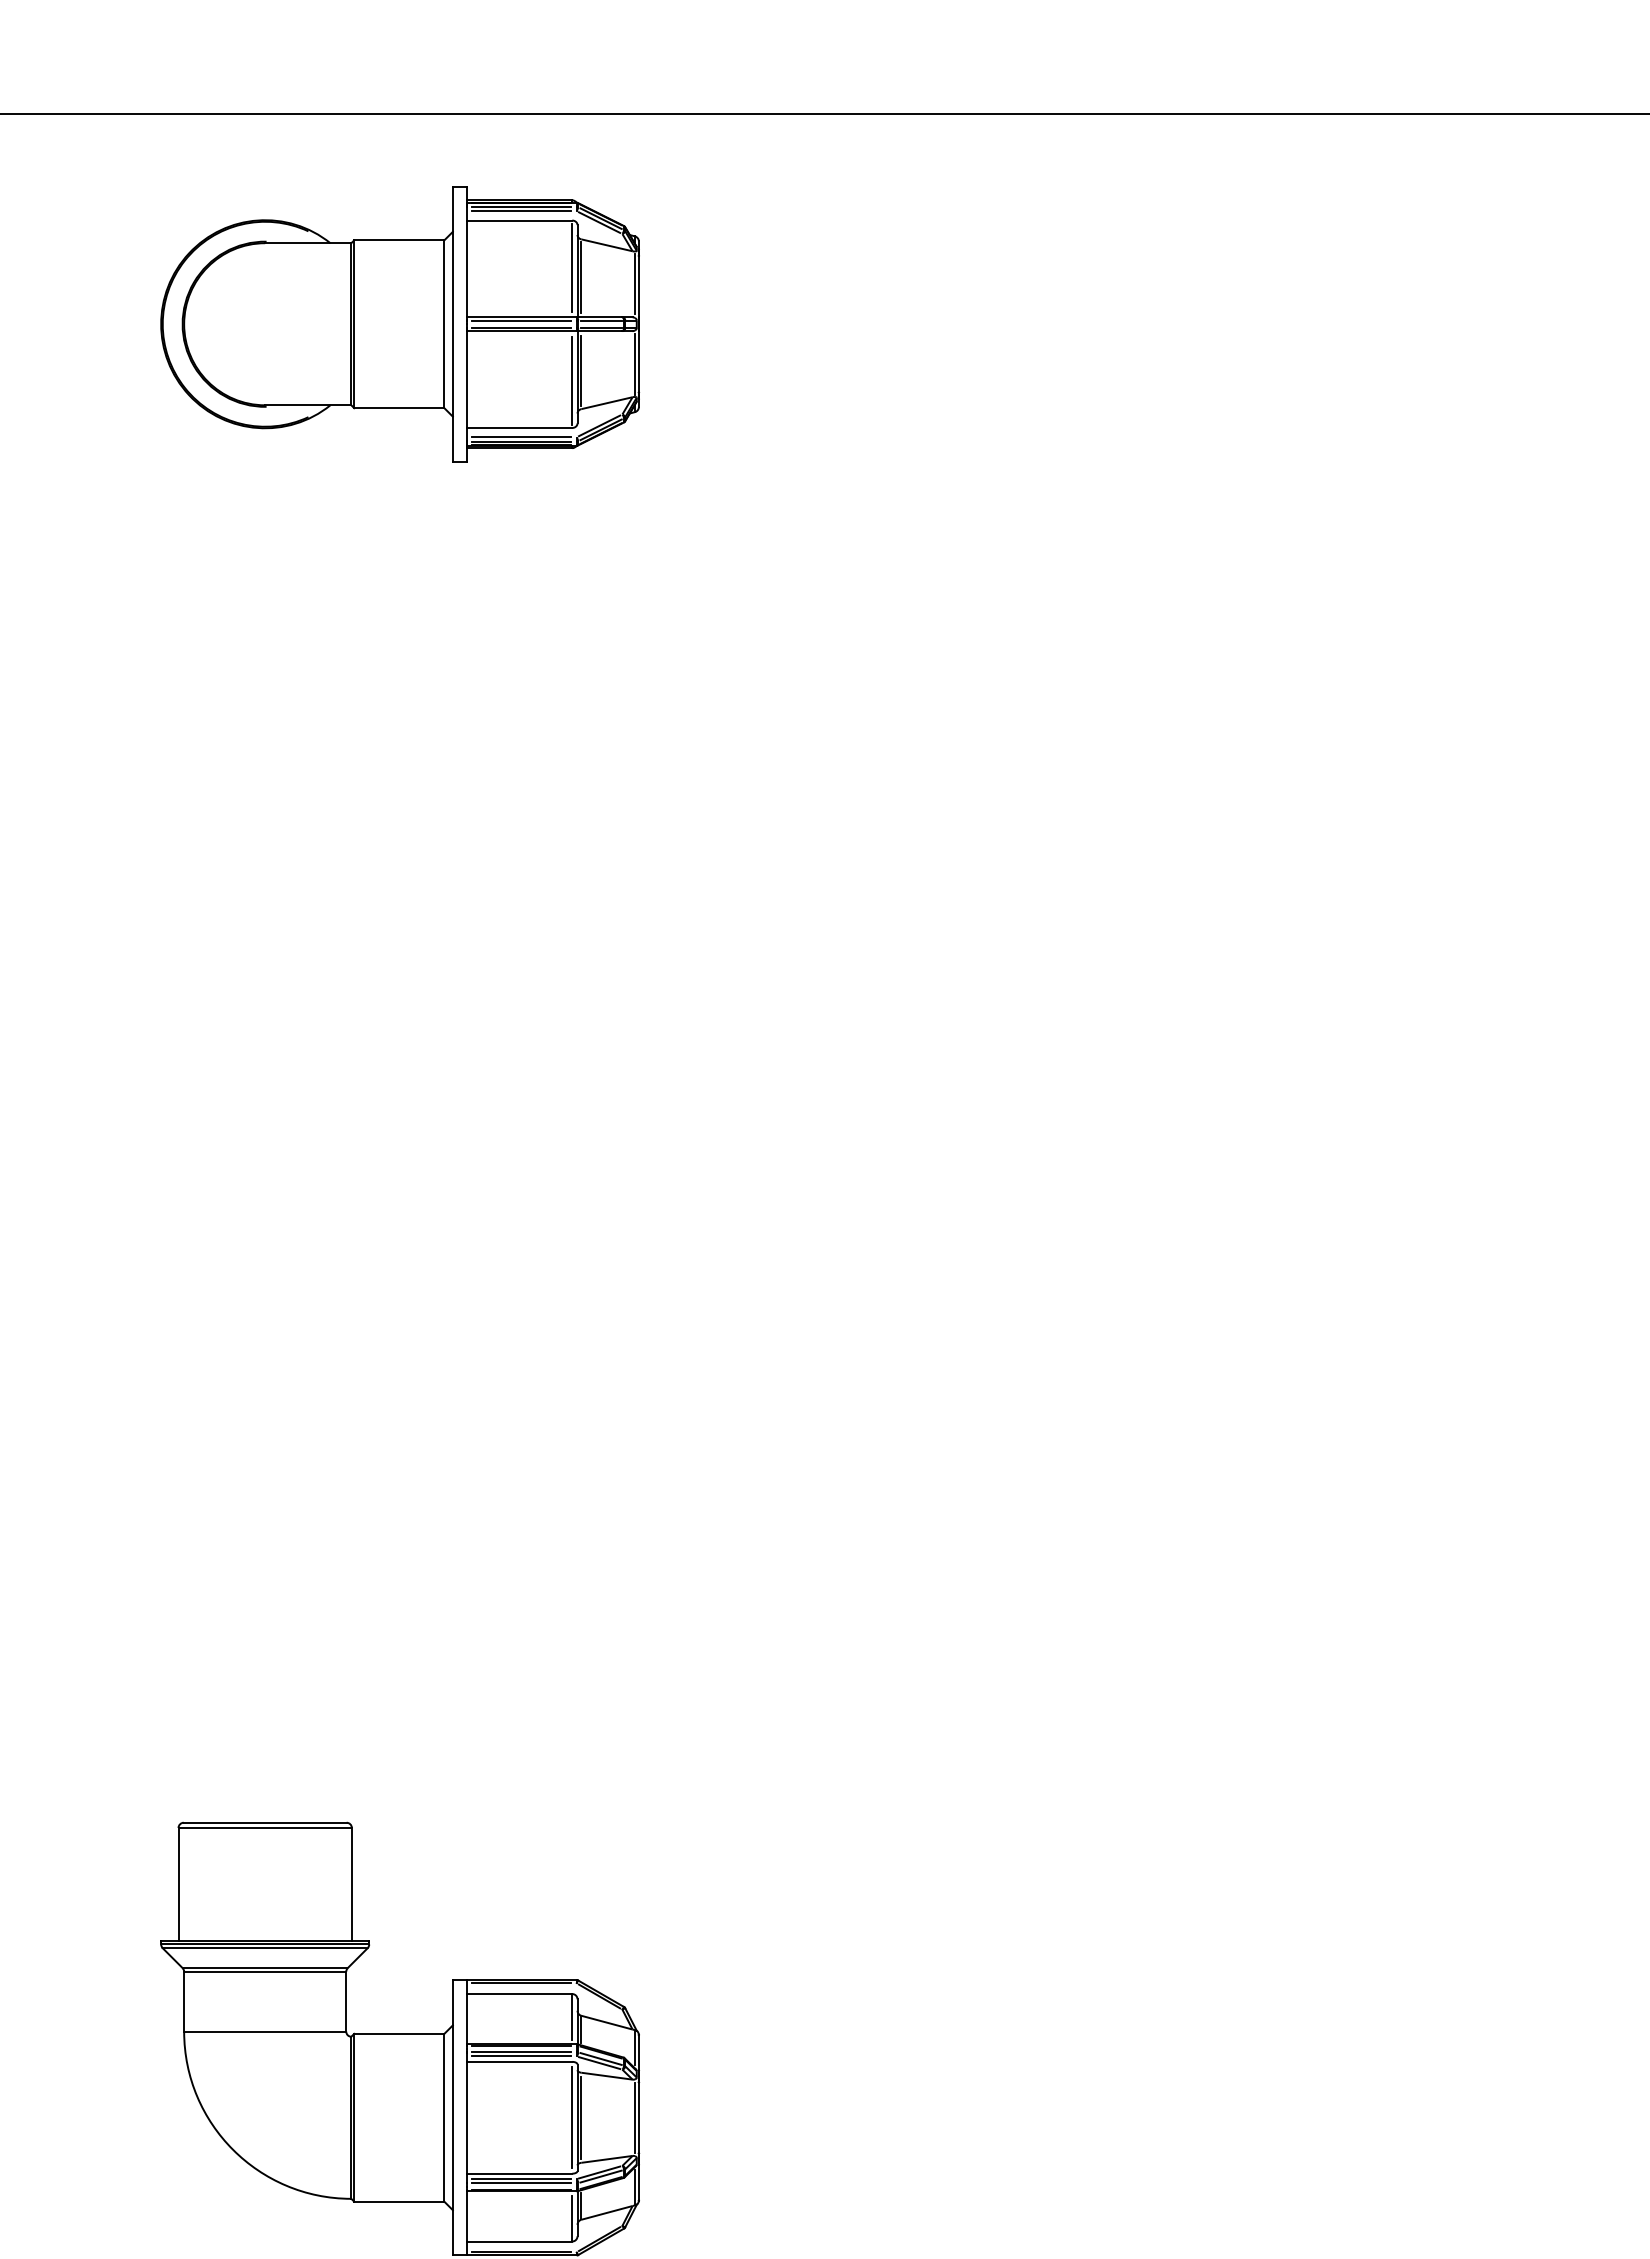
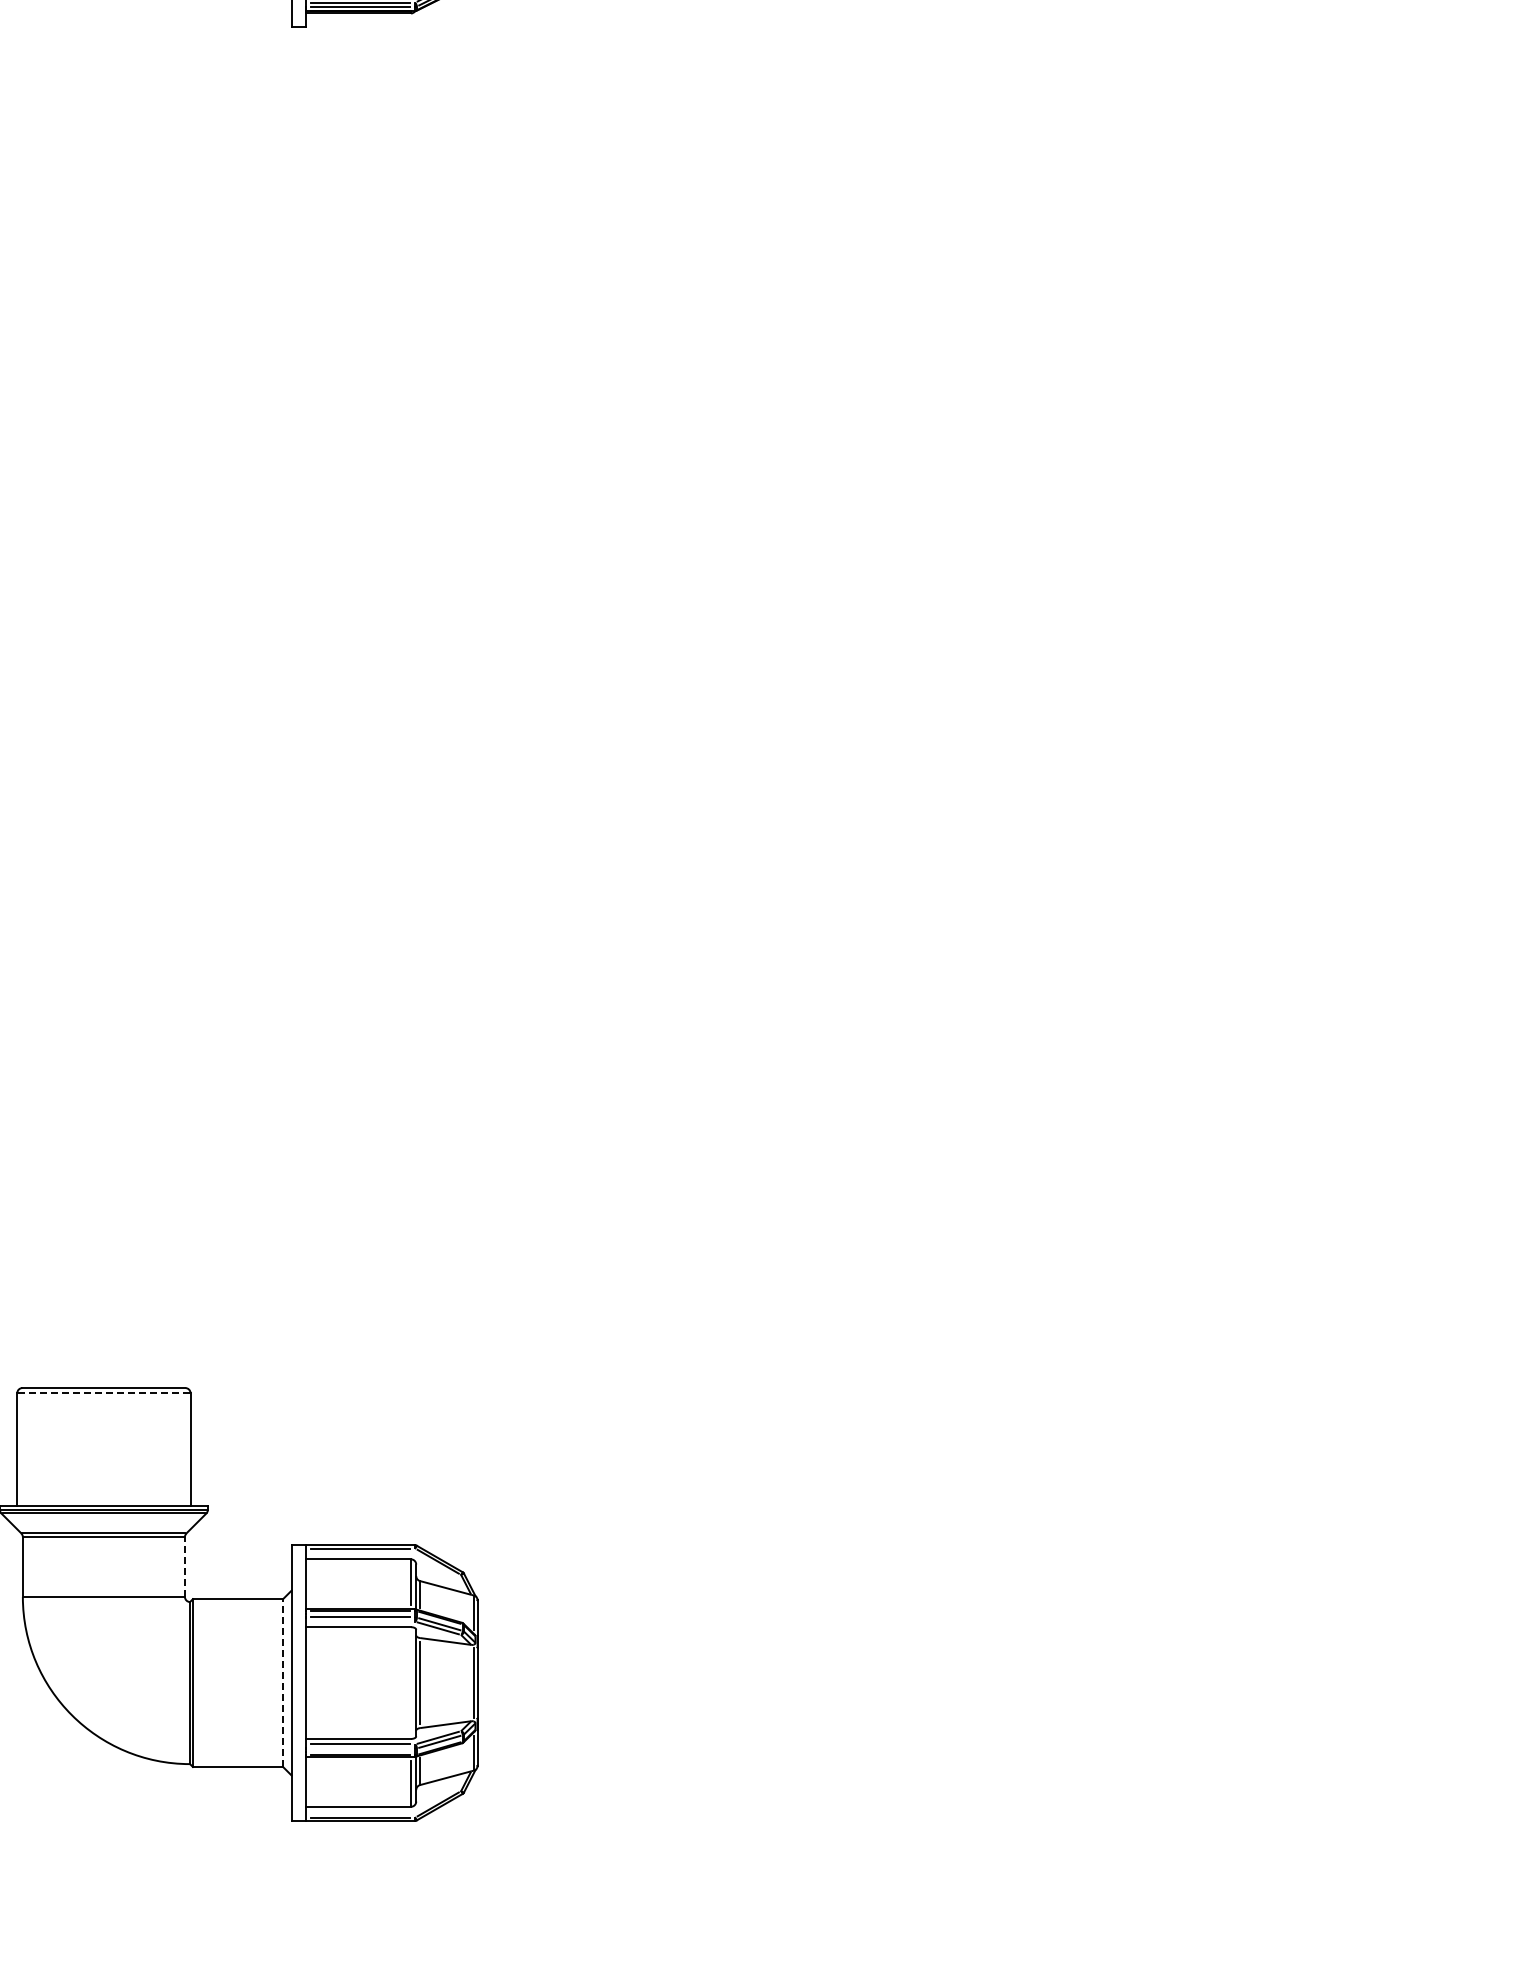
line: (265, 1828) -> (104, 1393), solid -> dashed
line: (346, 2001) -> (185, 1566), solid -> dashed
line: (521, 2056) -> (360, 1621), removed
line: (444, 2117) -> (283, 1682), solid -> dashed
line: (572, 2117) -> (411, 1682), removed
line: (521, 2183) -> (360, 1748), removed

